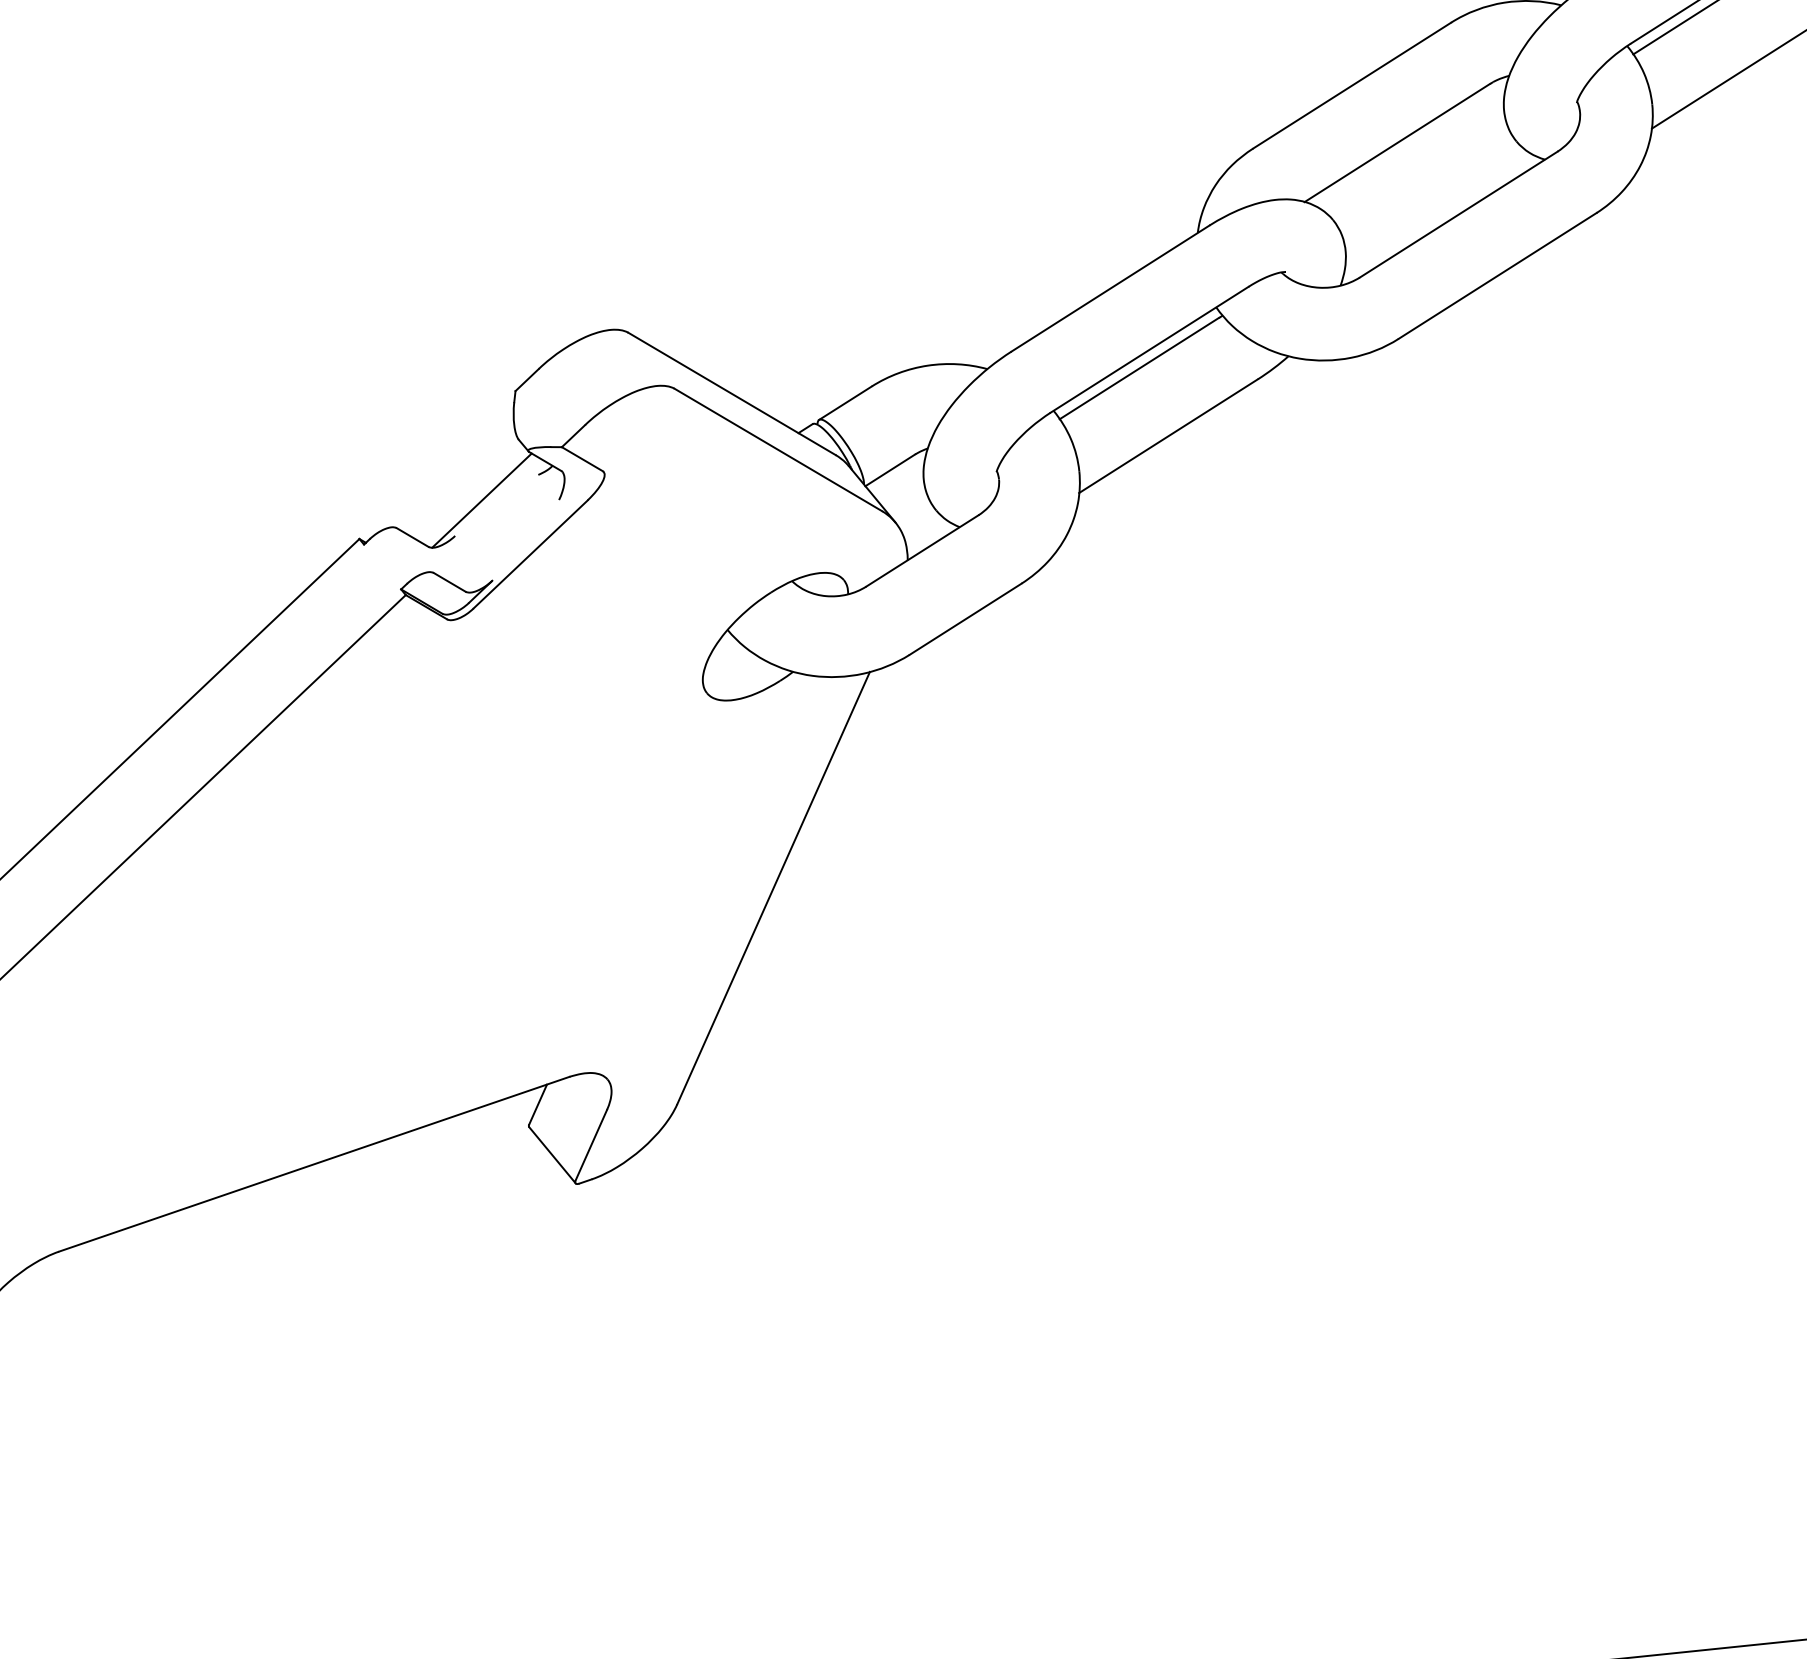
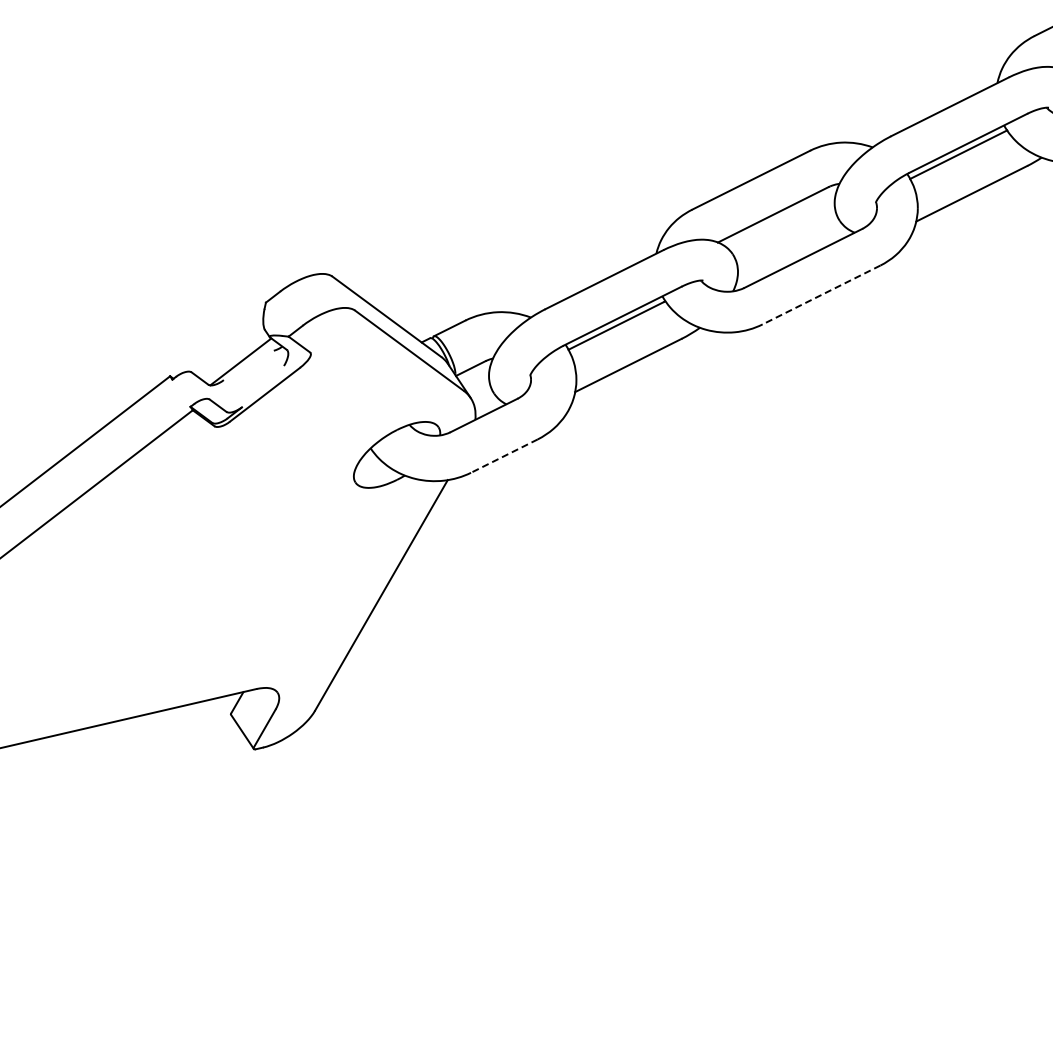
line: (1497, 275) -> (821, 294), solid -> dashed
line: (964, 620) -> (503, 456), solid -> dashed

